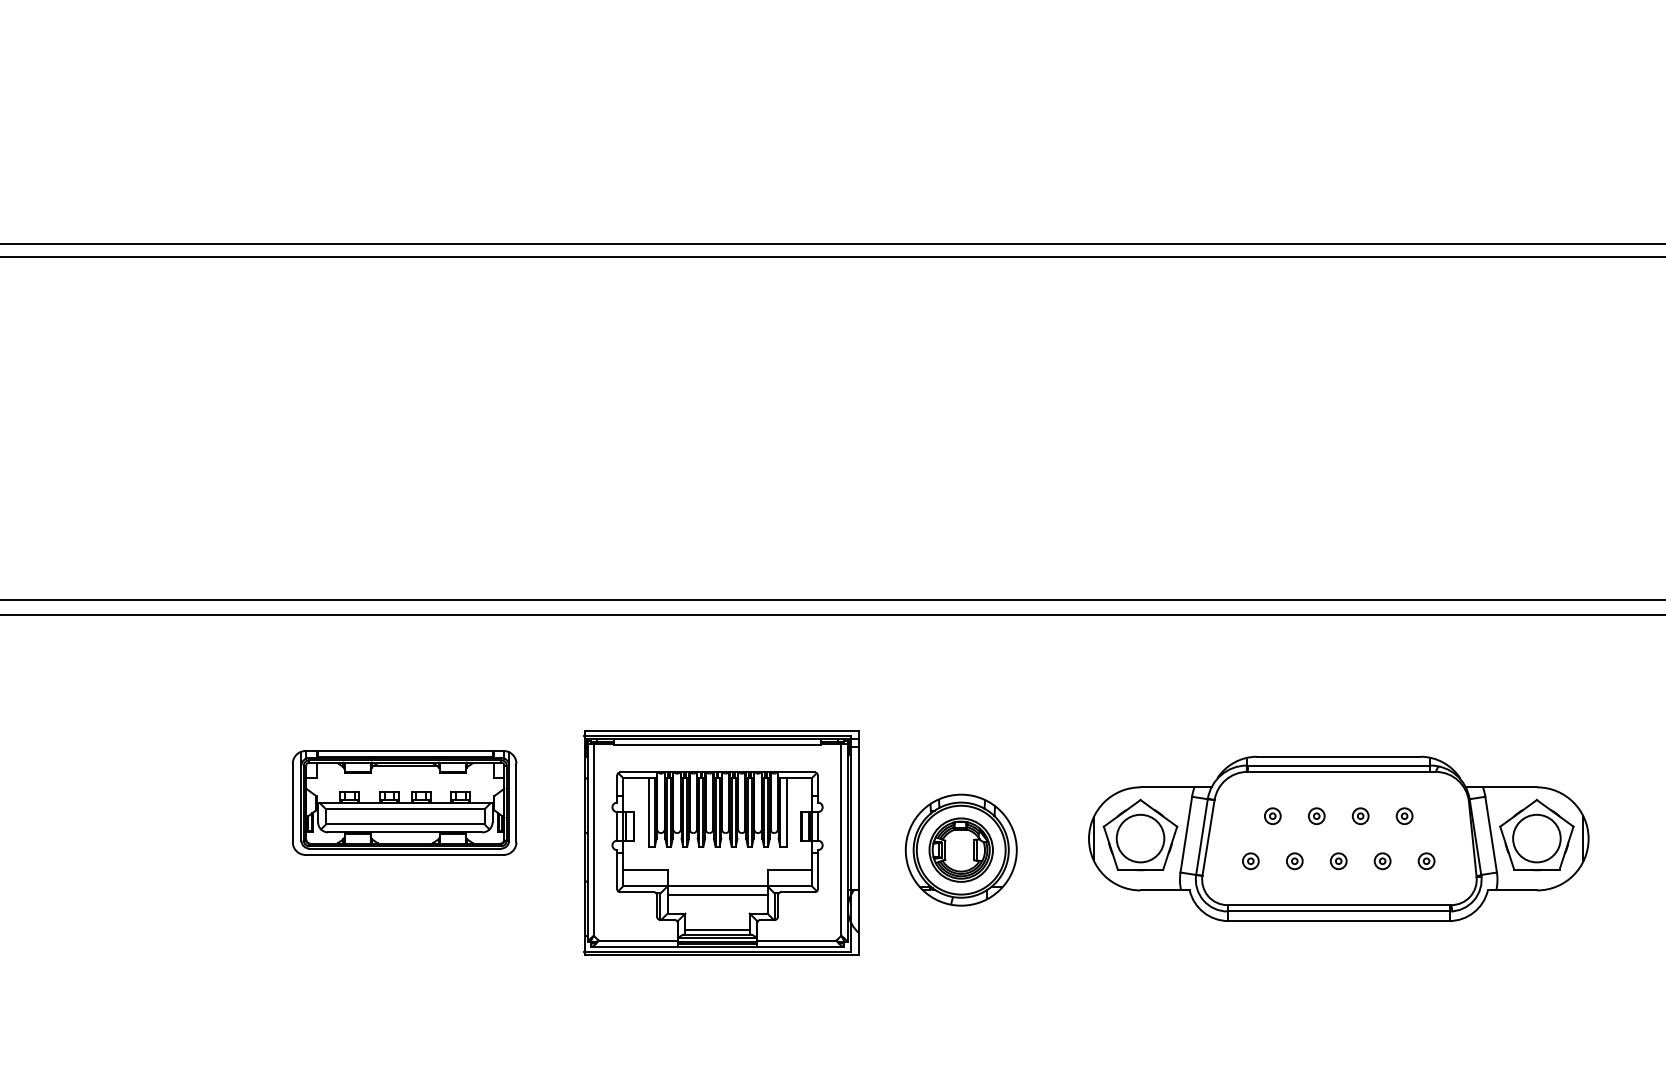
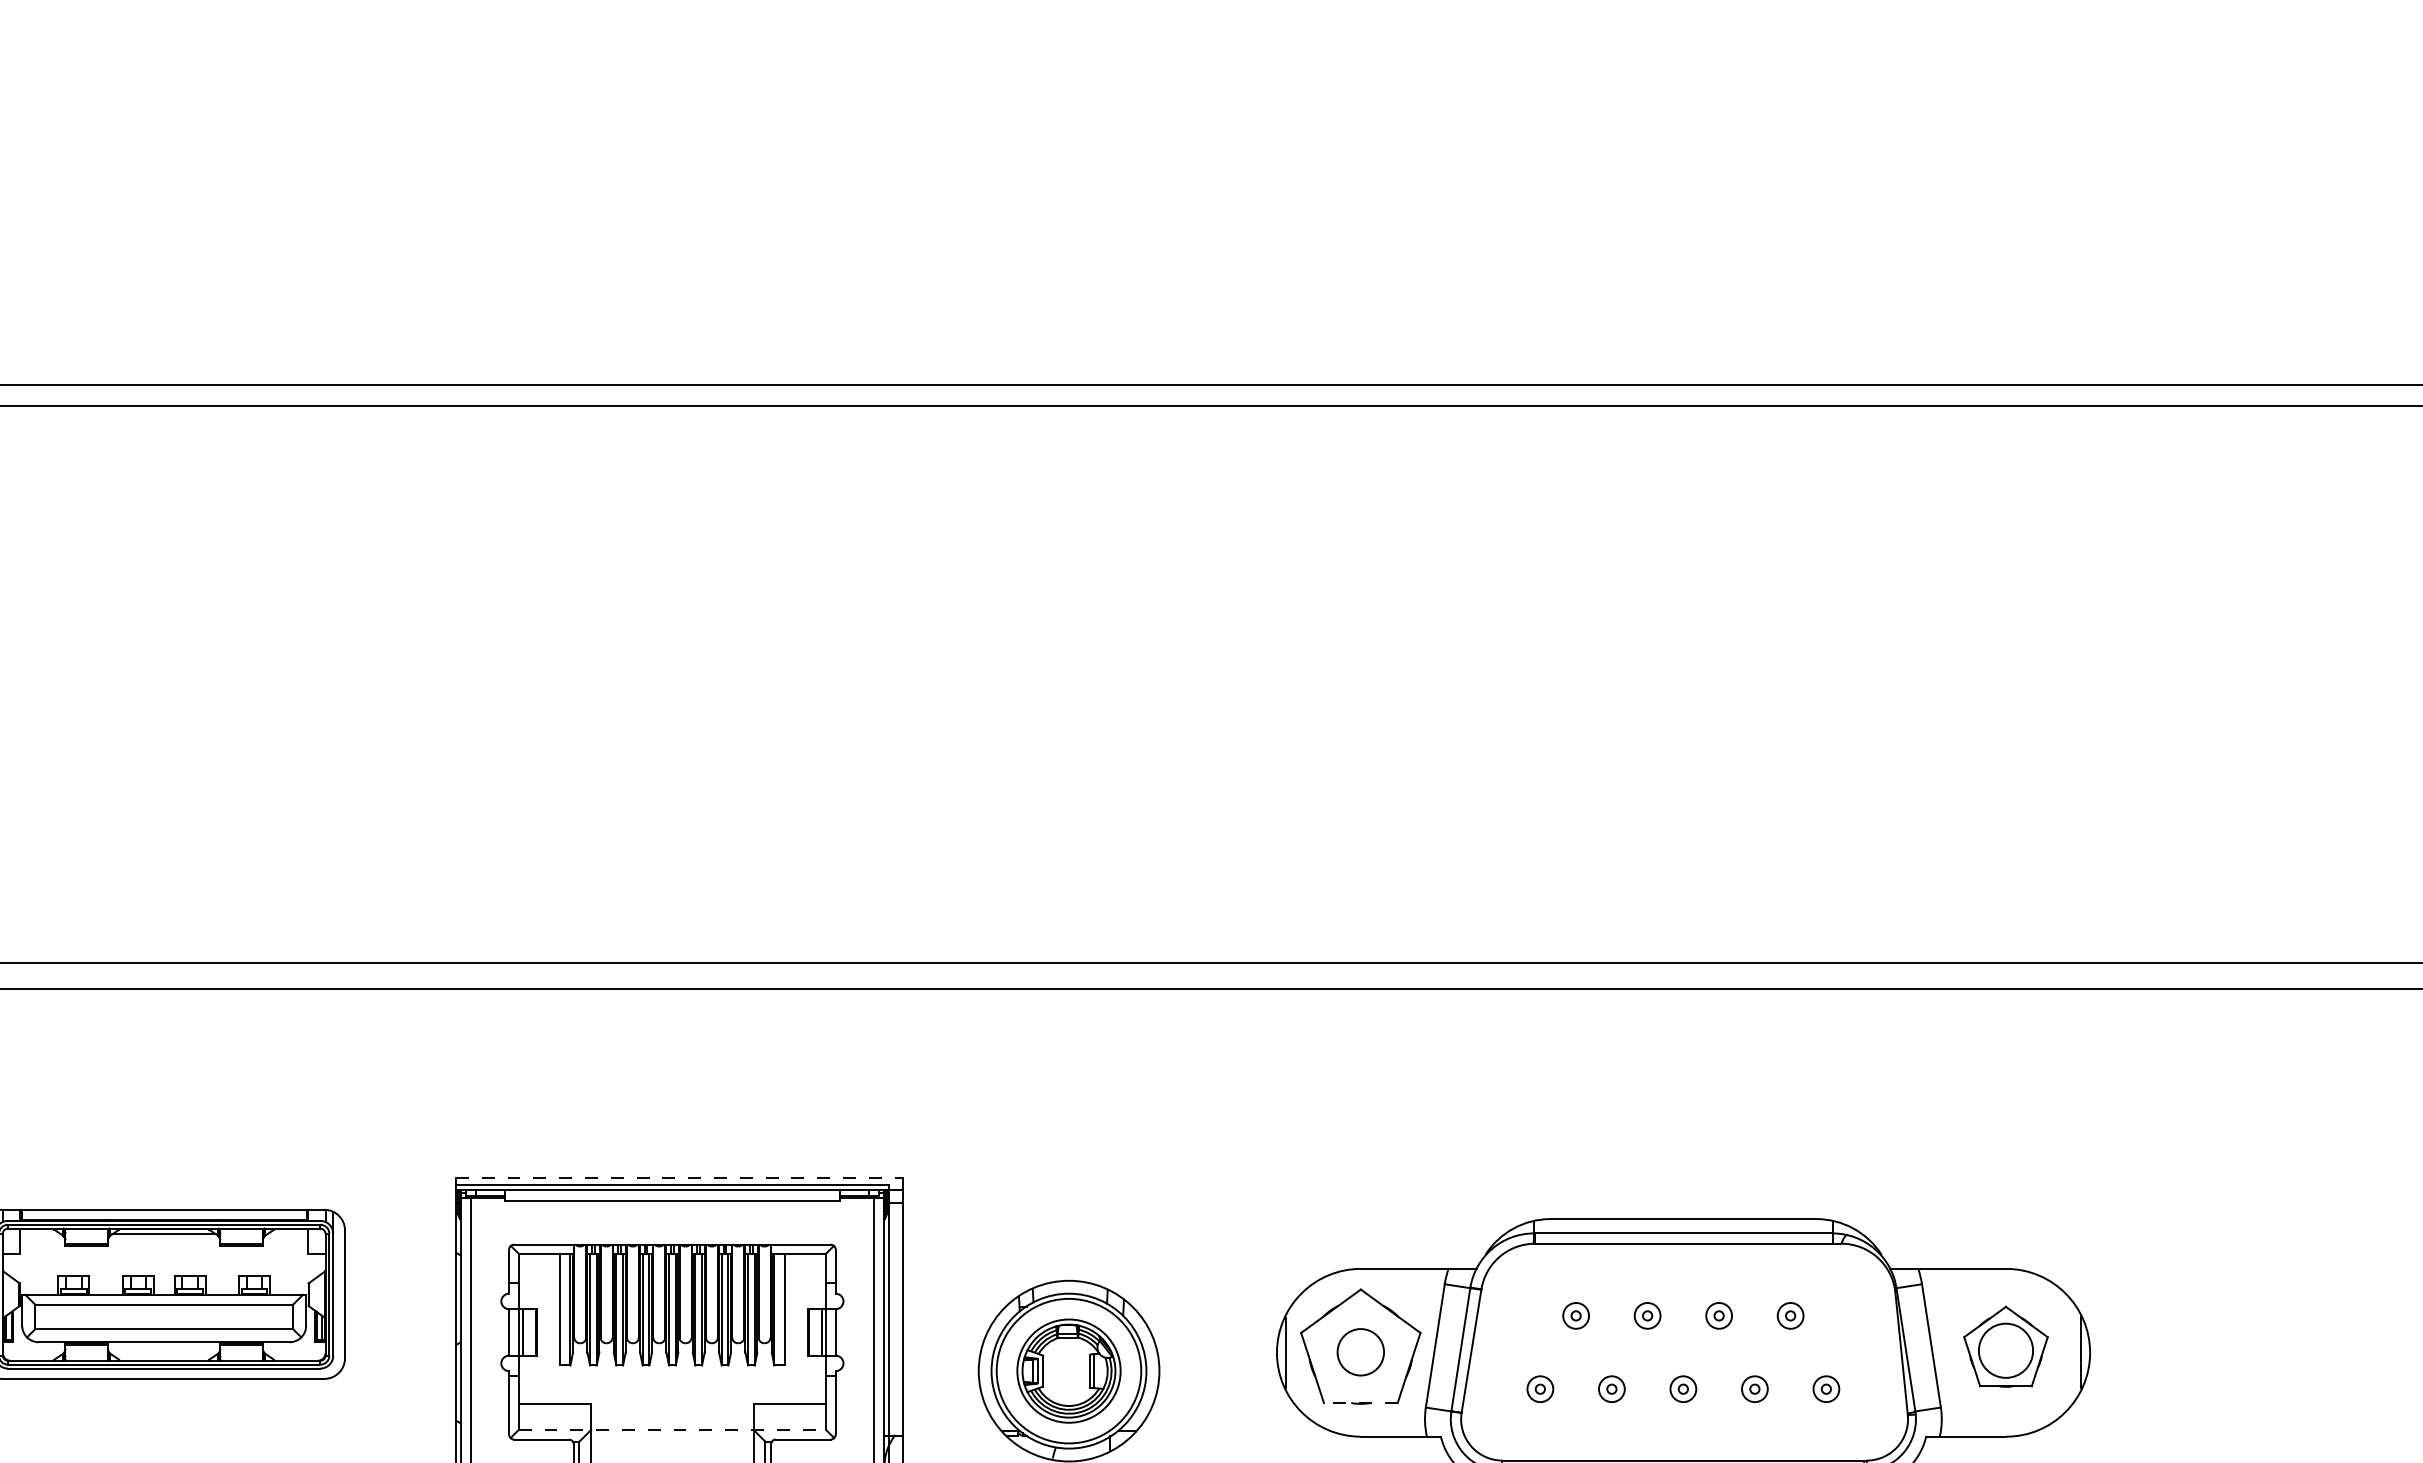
line: (722, 731) -> (680, 1177), solid -> dashed
part: (1536, 835) -> (2005, 1347), size x0.7
circle: (1140, 838) -> (1360, 1352), size x0.6
line: (1140, 869) -> (1360, 1402), solid -> dashed
line: (718, 886) -> (673, 1430), solid -> dashed
line: (717, 895) -> (672, 1444), removed

